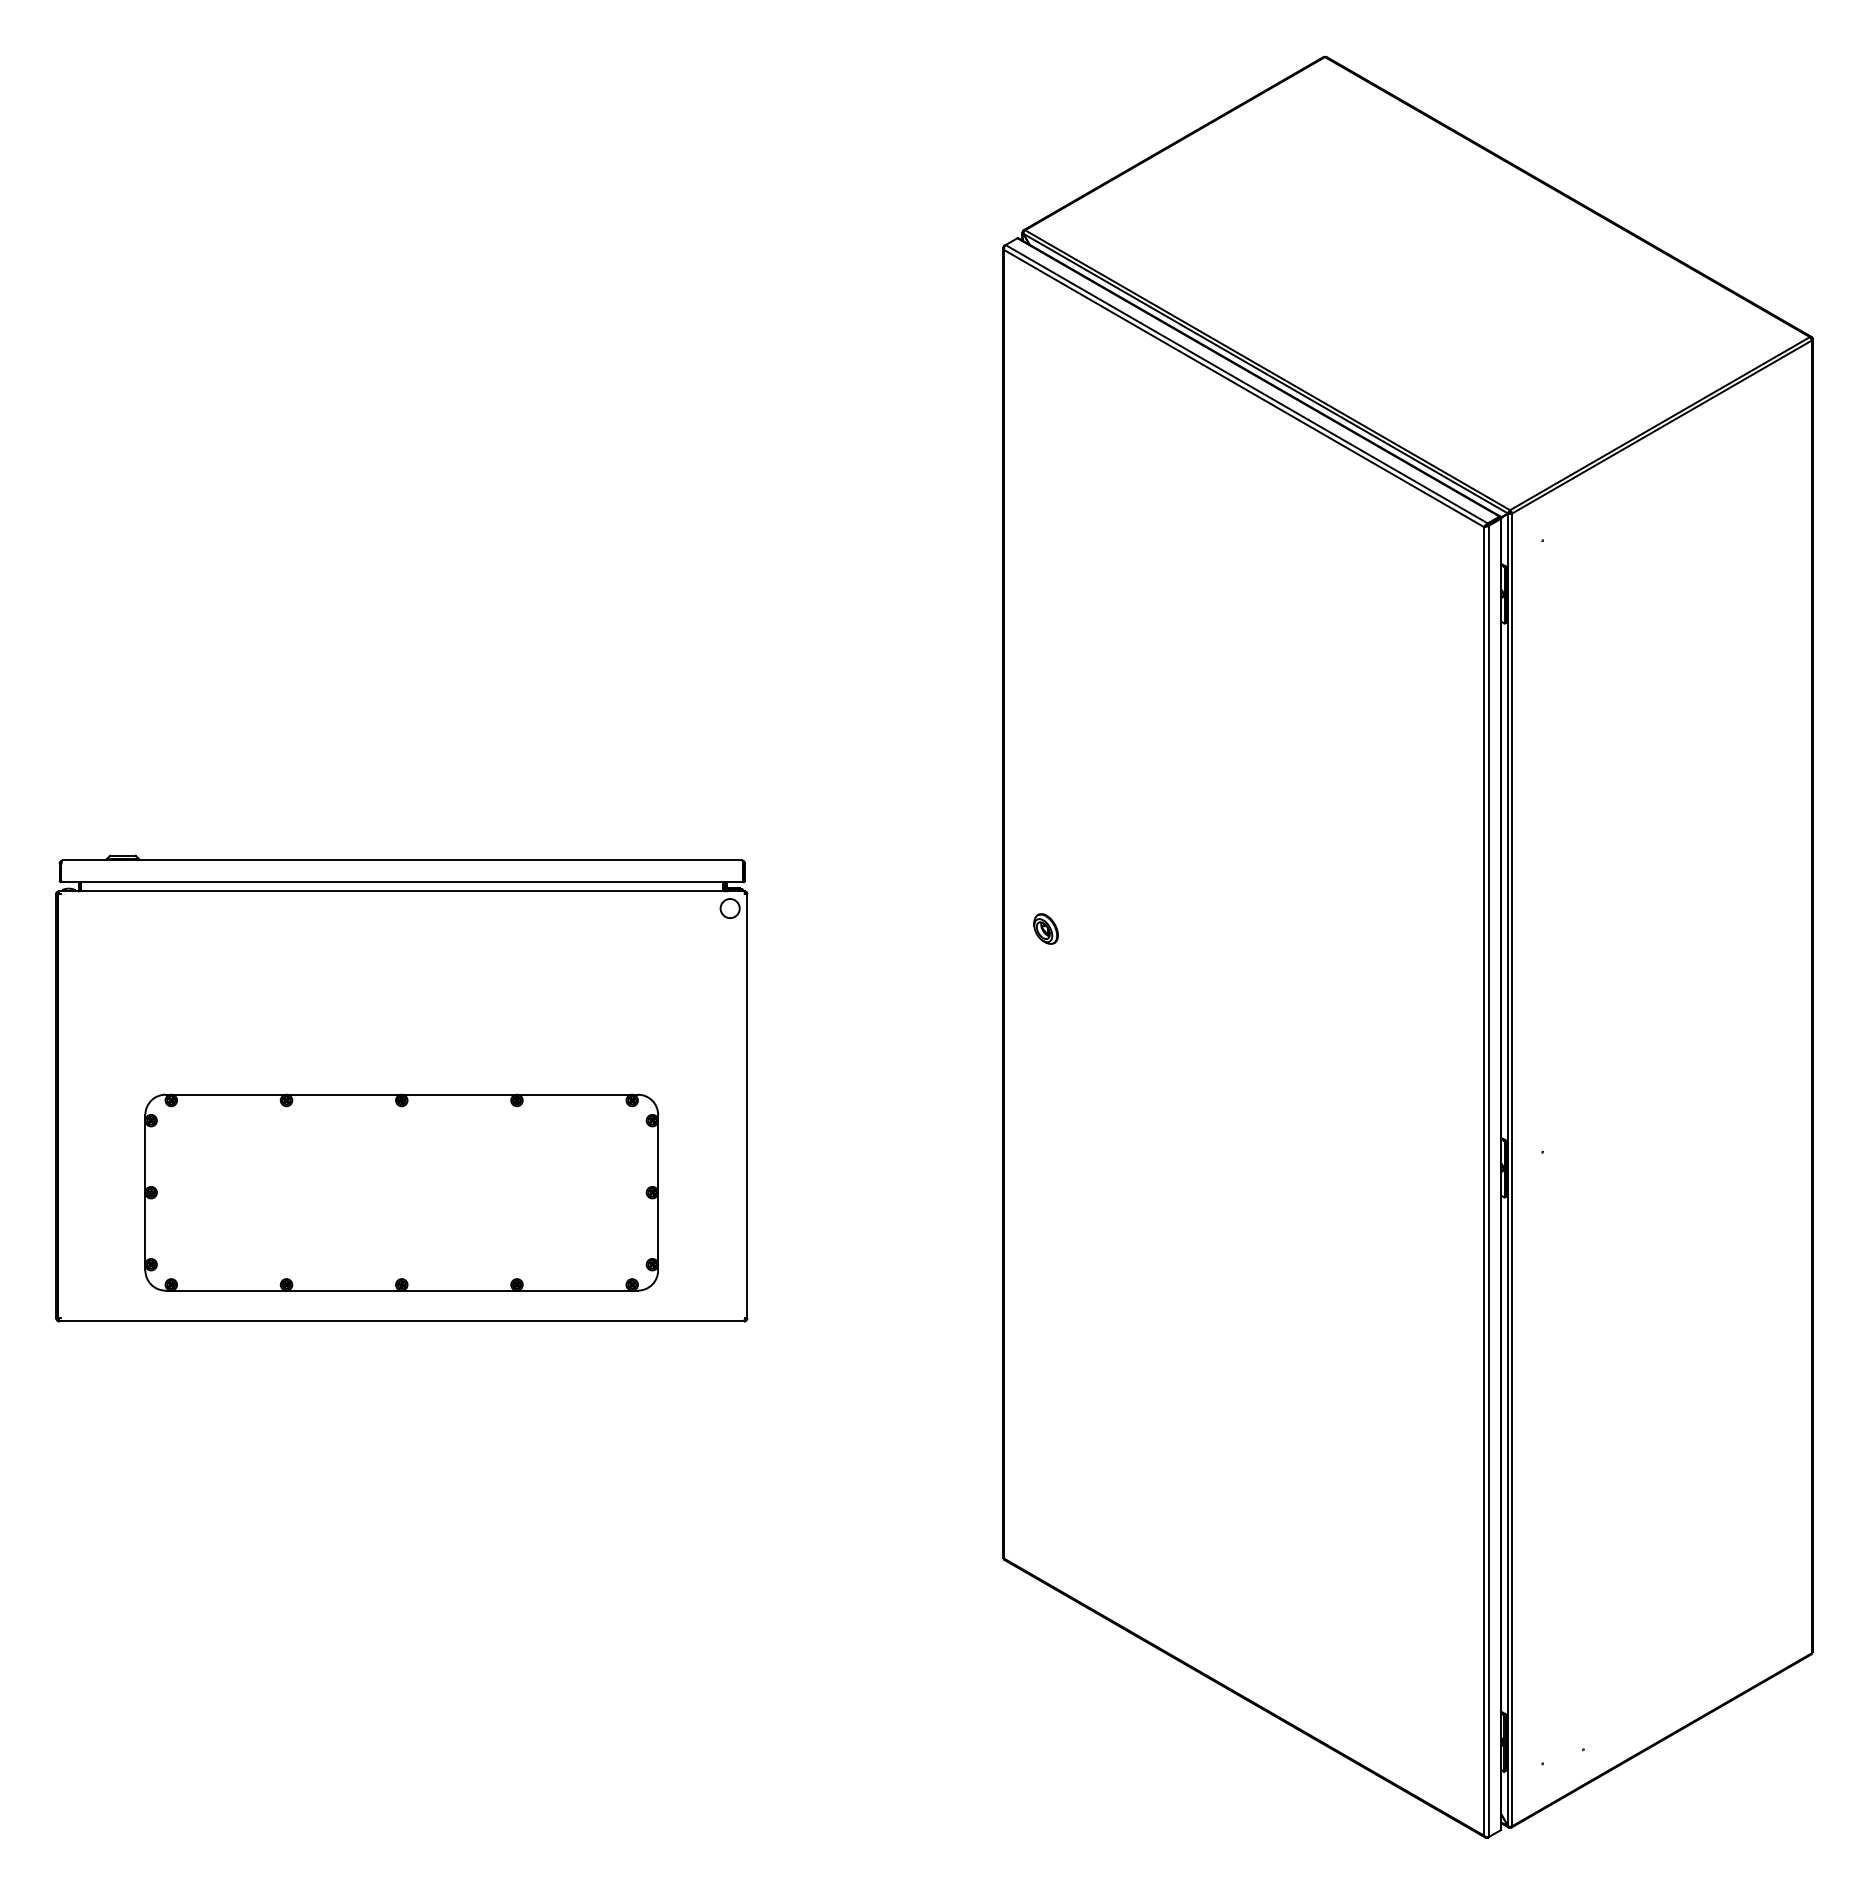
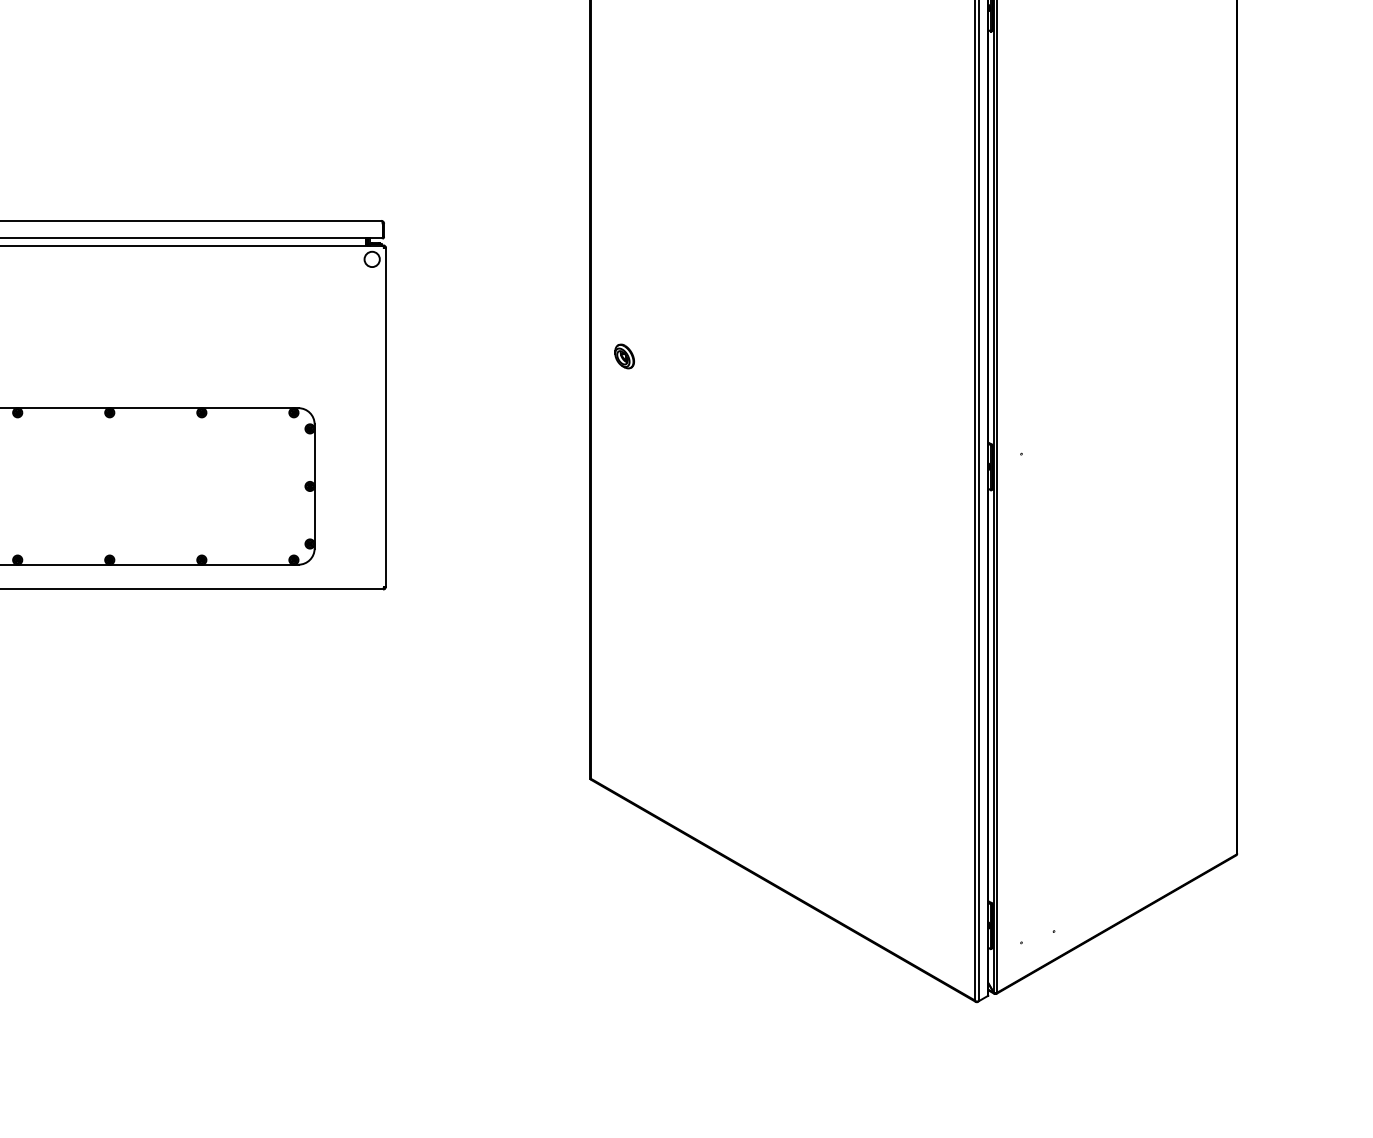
part: (1045, 928) -> (624, 356), moved

